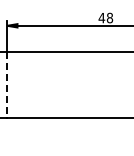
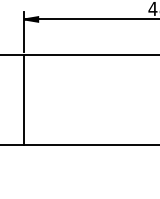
line: (7, 85) -> (24, 100), dashed -> solid

